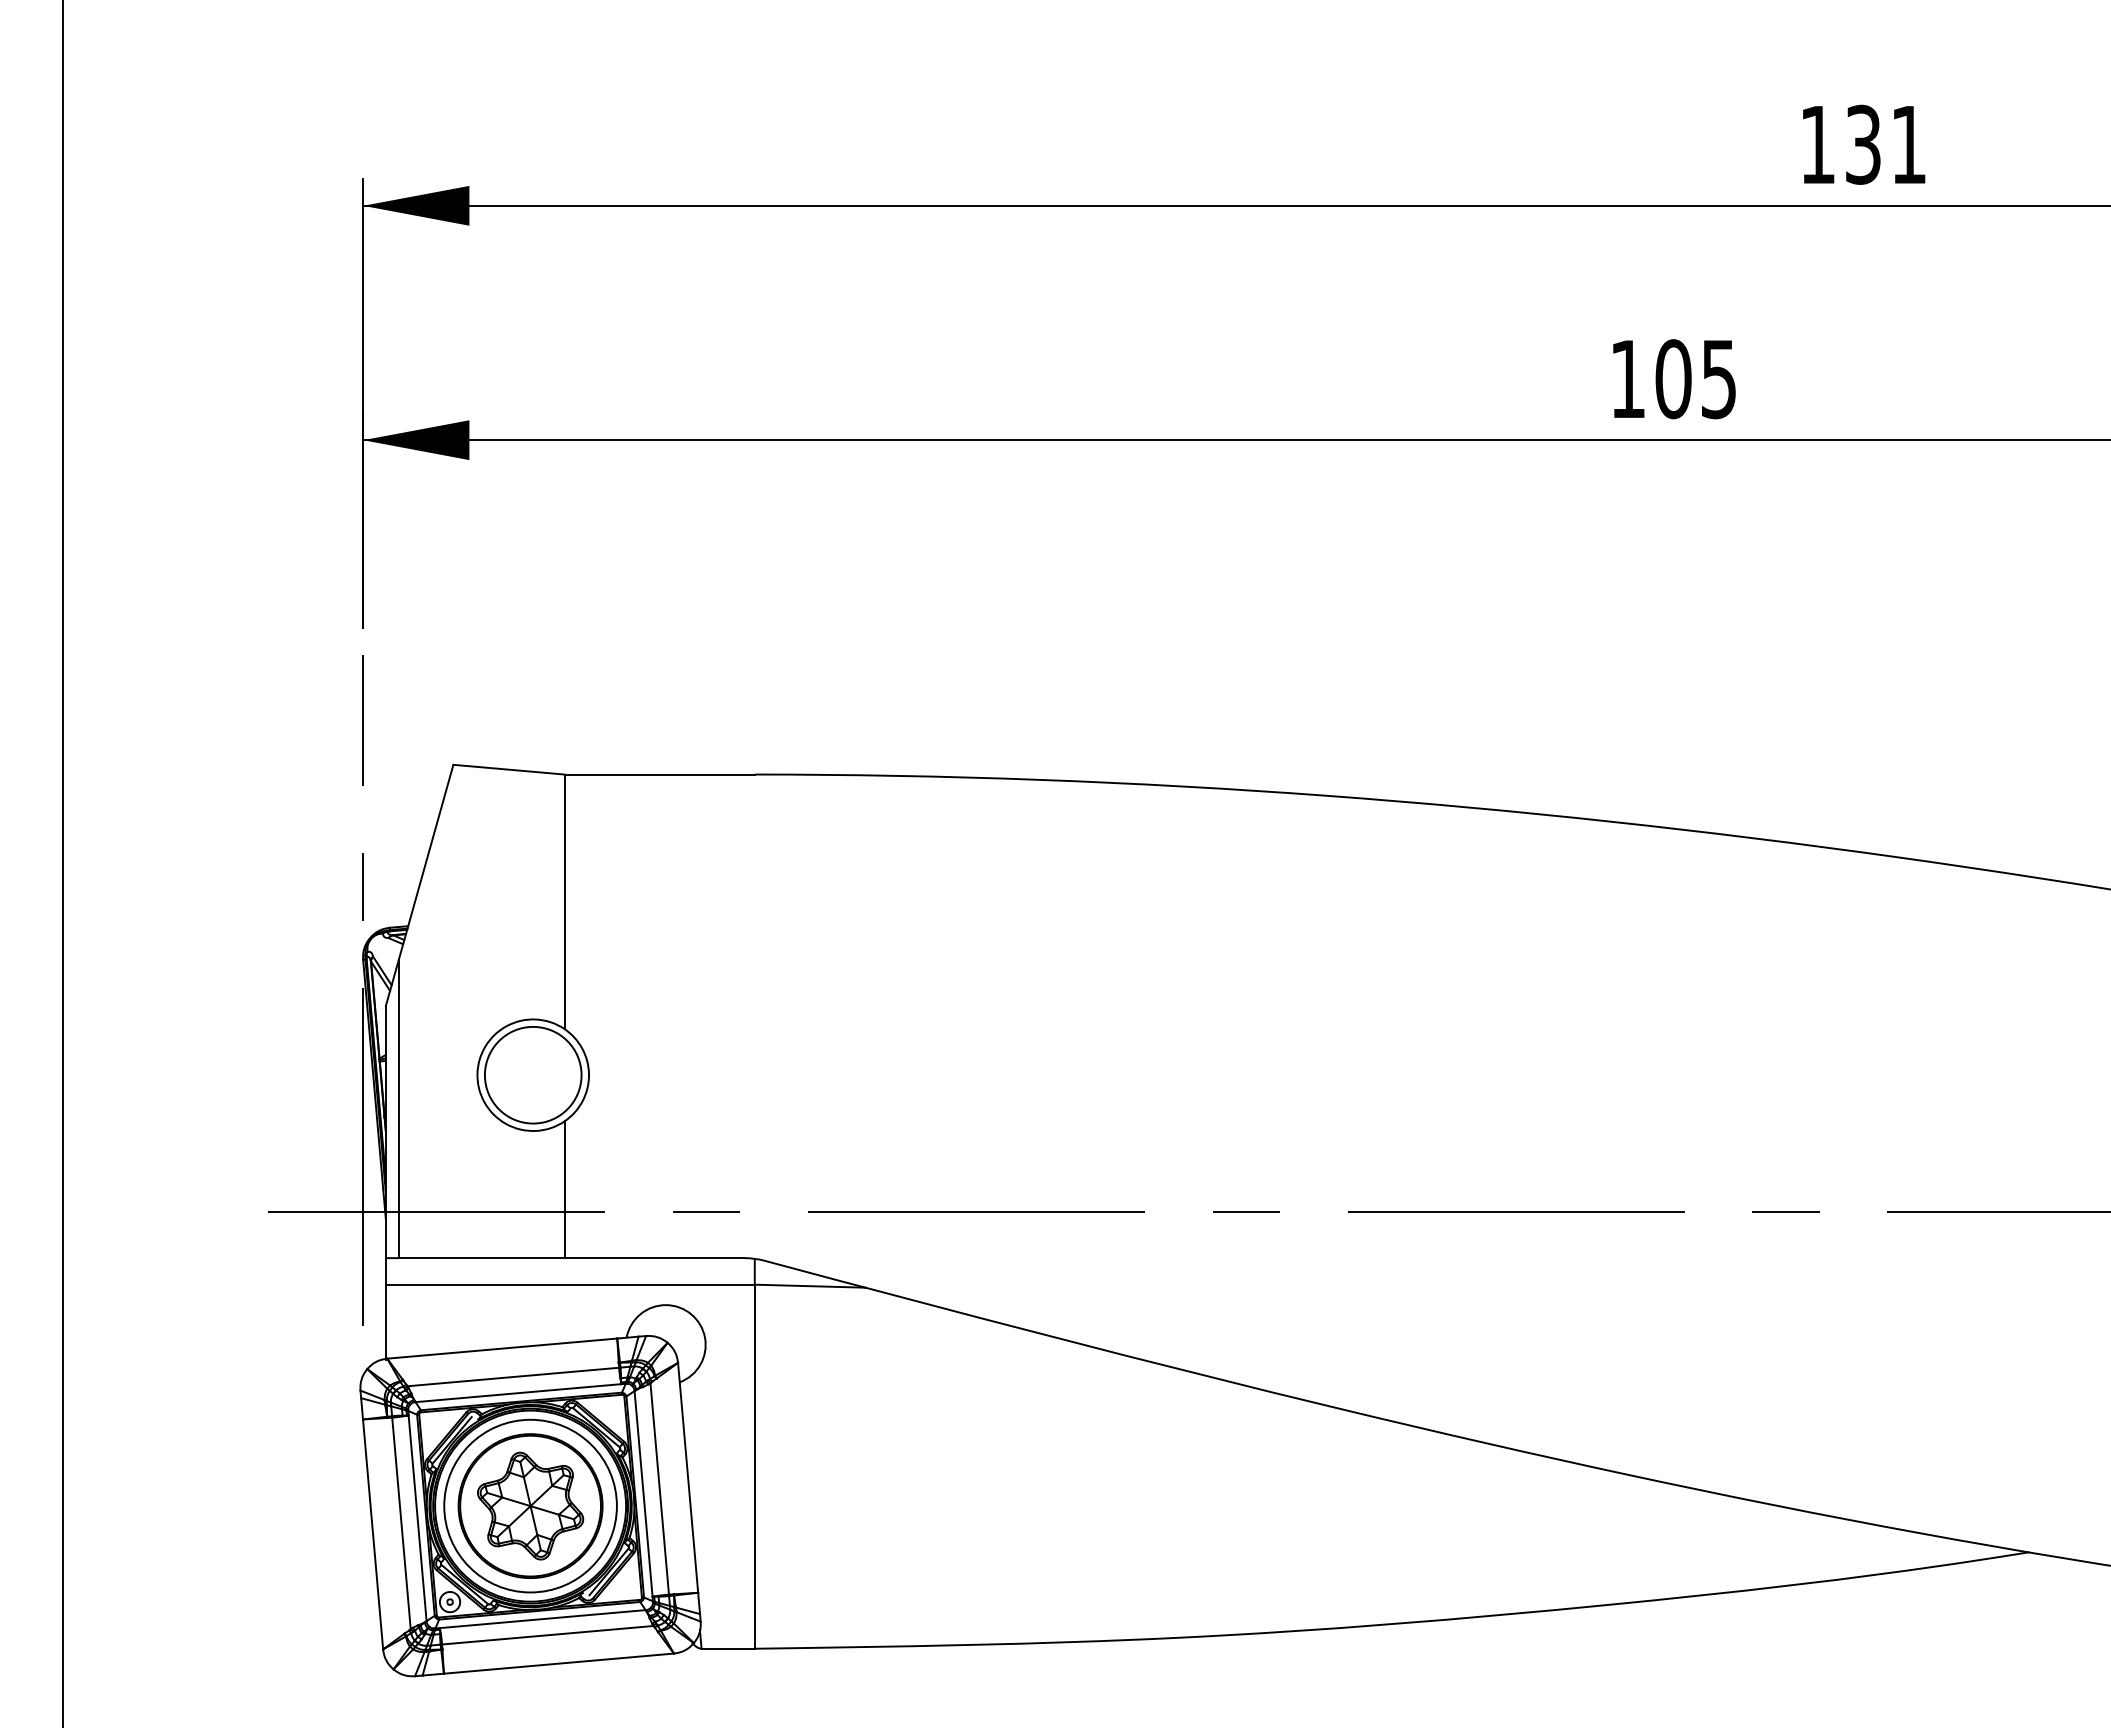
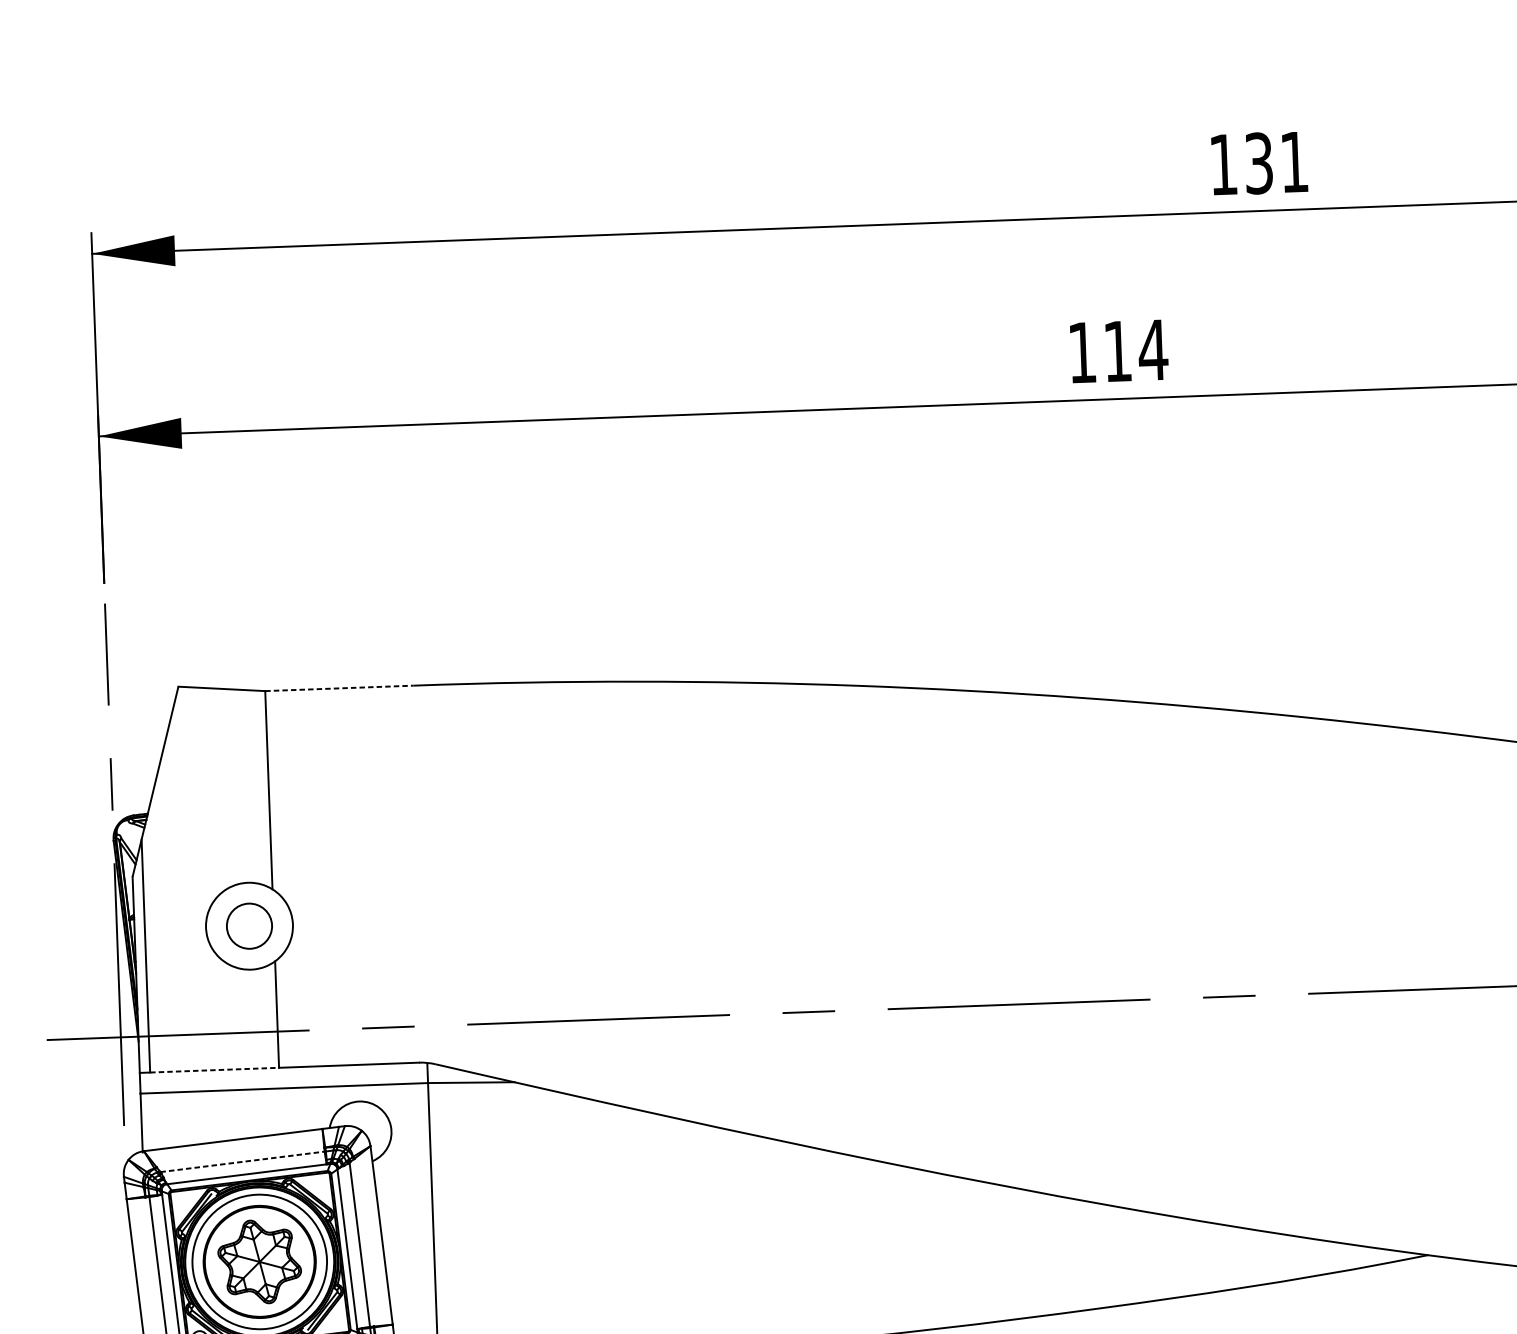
text: (1696, 379) -> (1135, 351), 105 -> 114
line: (660, 774) -> (340, 688), solid -> dashed
circle: (532, 1074) -> (248, 925), size x0.6
line: (481, 1258) -> (214, 1070), solid -> dashed
line: (513, 1376) -> (242, 1161), solid -> dashed

